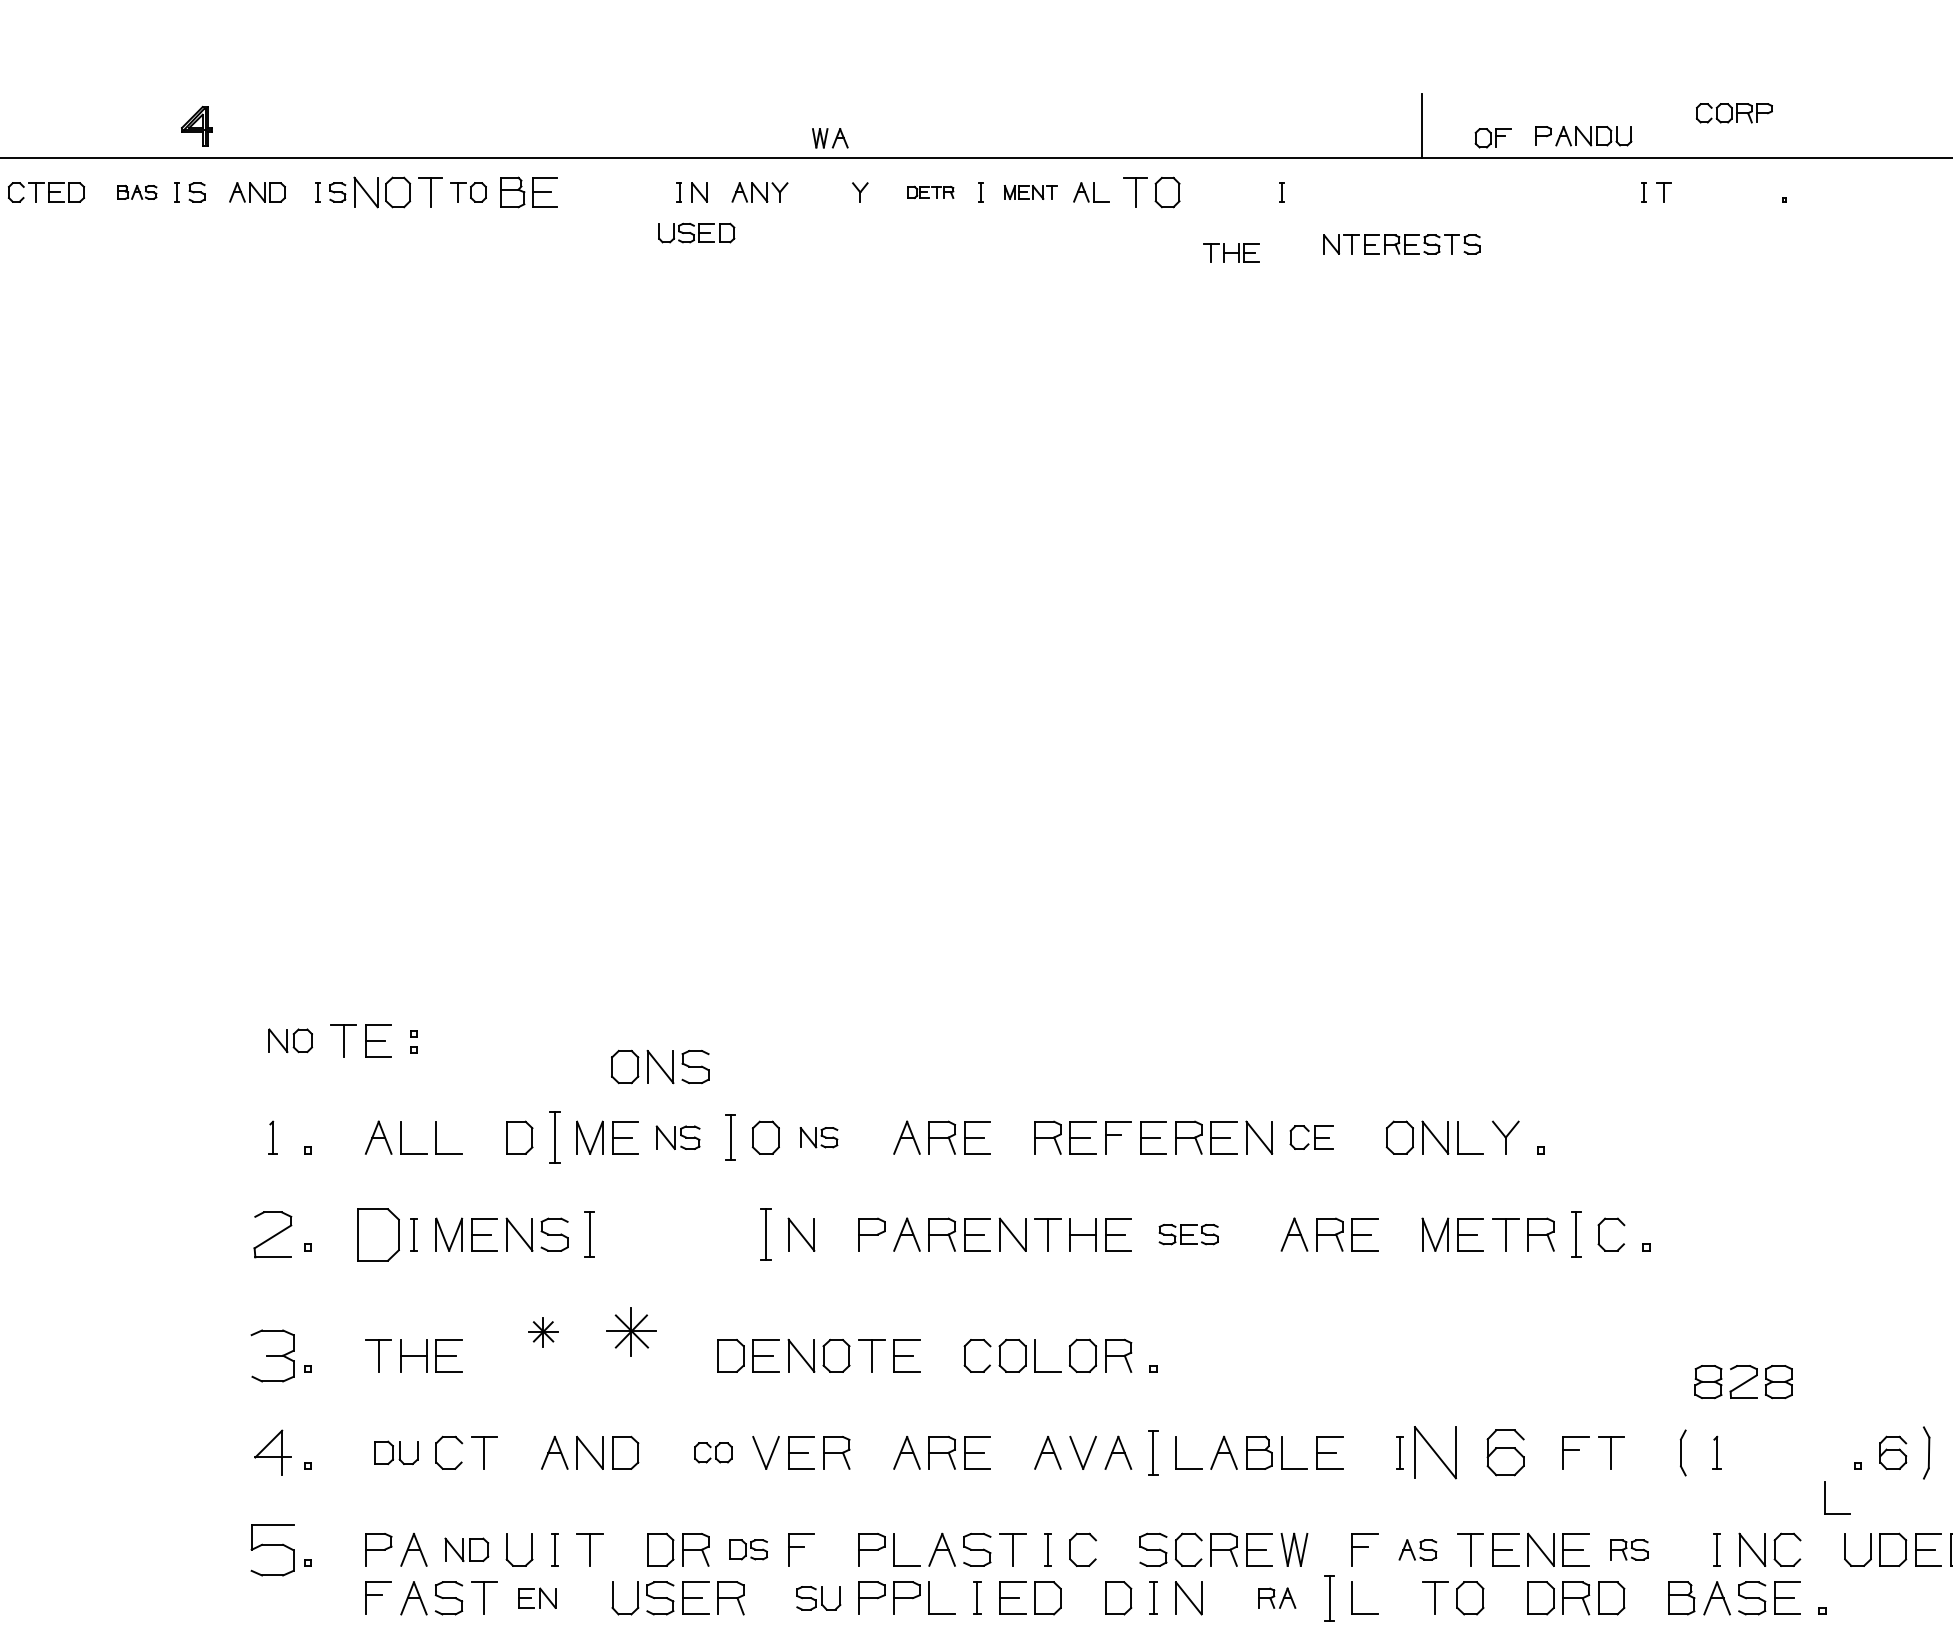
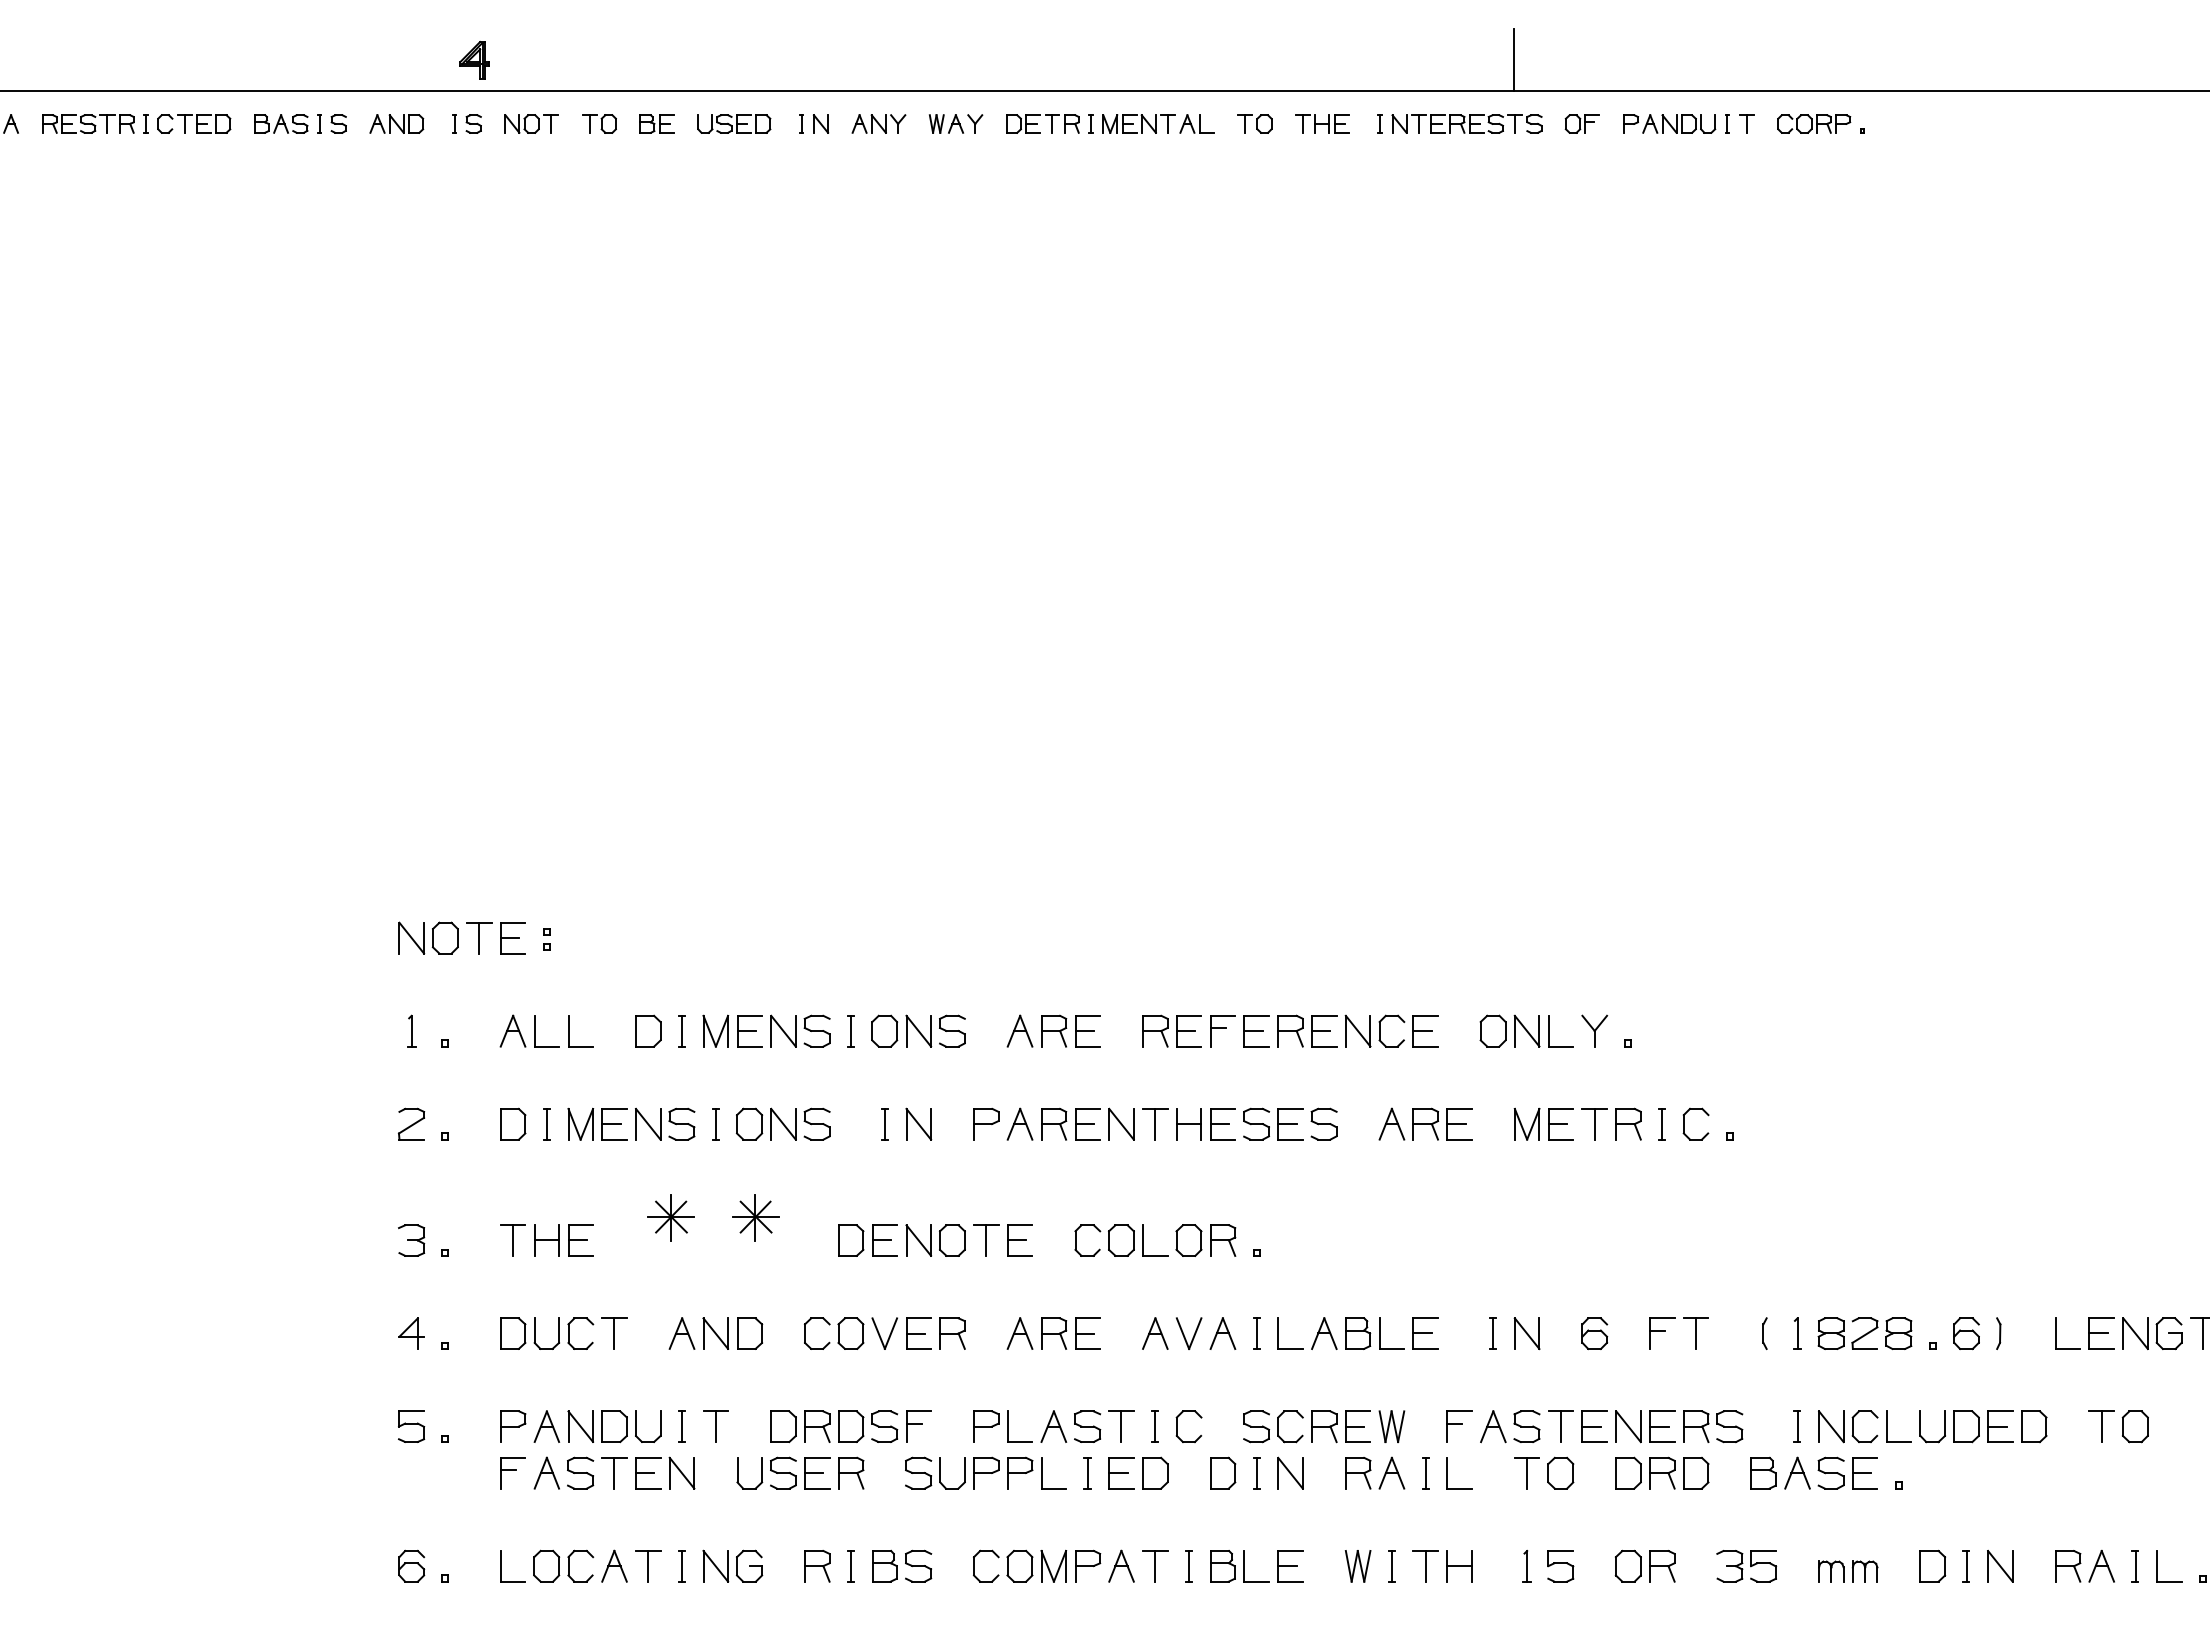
part: (1734, 112) -> (1814, 123), moved
part: (196, 126) -> (474, 60), moved
part: (1583, 135) -> (1669, 123), moved
part: (830, 137) -> (946, 123), moved
part: (1492, 137) -> (1581, 123), moved
part: (137, 191) -> (281, 123), size x1.43
part: (397, 191) -> (531, 123), size x0.62
part: (528, 191) -> (656, 123), size x0.62
part: (930, 191) -> (1042, 123), size x1.67
part: (1030, 191) -> (1138, 123), size x1.43
part: (1151, 191) -> (1254, 123), size x0.62
part: (696, 232) -> (734, 123), moved
part: (1401, 244) -> (1466, 123), moved
part: (1231, 252) -> (1322, 123), moved
part: (290, 1040) -> (428, 937), size x1.43
part: (660, 1066) -> (783, 1123), moved
part: (678, 1137) -> (800, 1030), size x1.43
part: (818, 1137) -> (935, 1030), size x1.67
part: (1311, 1137) -> (1408, 1030), size x1.43
part: (554, 1138) -> (681, 1031), size x0.62
part: (730, 1138) -> (850, 1031), size x0.71
part: (272, 1233) -> (411, 1123), size x0.71
part: (379, 1233) -> (513, 1123), size x0.62
part: (1188, 1233) -> (1290, 1123), size x1.67
part: (589, 1234) -> (715, 1124), size x0.71
part: (765, 1234) -> (884, 1124), size x0.62
part: (1575, 1234) -> (1661, 1124), size x0.71
part: (542, 1331) -> (670, 1217), size x1.67
part: (272, 1355) -> (411, 1240), size x0.62
part: (1743, 1381) -> (1864, 1333), moved
part: (272, 1452) -> (411, 1333), size x0.71
part: (395, 1452) -> (529, 1333), size x1.43
part: (713, 1452) -> (834, 1333), size x1.67
part: (1153, 1452) -> (1256, 1333), size x0.71
part: (1434, 1452) -> (1526, 1333), size x0.62
part: (1505, 1452) -> (1594, 1333), size x0.71
part: (1682, 1452) -> (1764, 1333), size x0.71
part: (1926, 1452) -> (1998, 1333), size x0.62
part: (1825, 1497) -> (1887, 1426), moved
part: (272, 1549) -> (411, 1426), size x0.62
part: (466, 1549) -> (597, 1426), size x1.43
part: (749, 1549) -> (868, 1426), size x1.67
part: (1418, 1549) -> (1510, 1426), size x1.67
part: (1629, 1549) -> (1713, 1426), size x1.67
part: (537, 1597) -> (665, 1472), size x1.67
part: (818, 1597) -> (935, 1472), size x1.43
part: (1277, 1597) -> (1375, 1472), size x1.67
part: (1329, 1598) -> (1425, 1473), size x0.71

